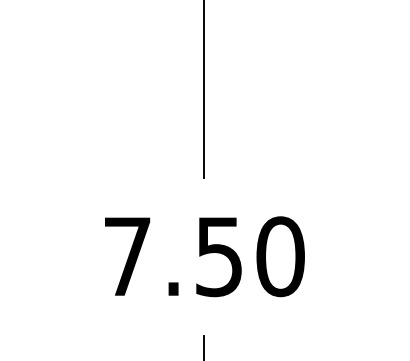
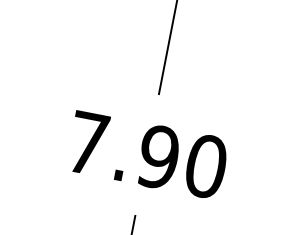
text: (219, 256) -> (158, 157), 7.50 -> 7.90

